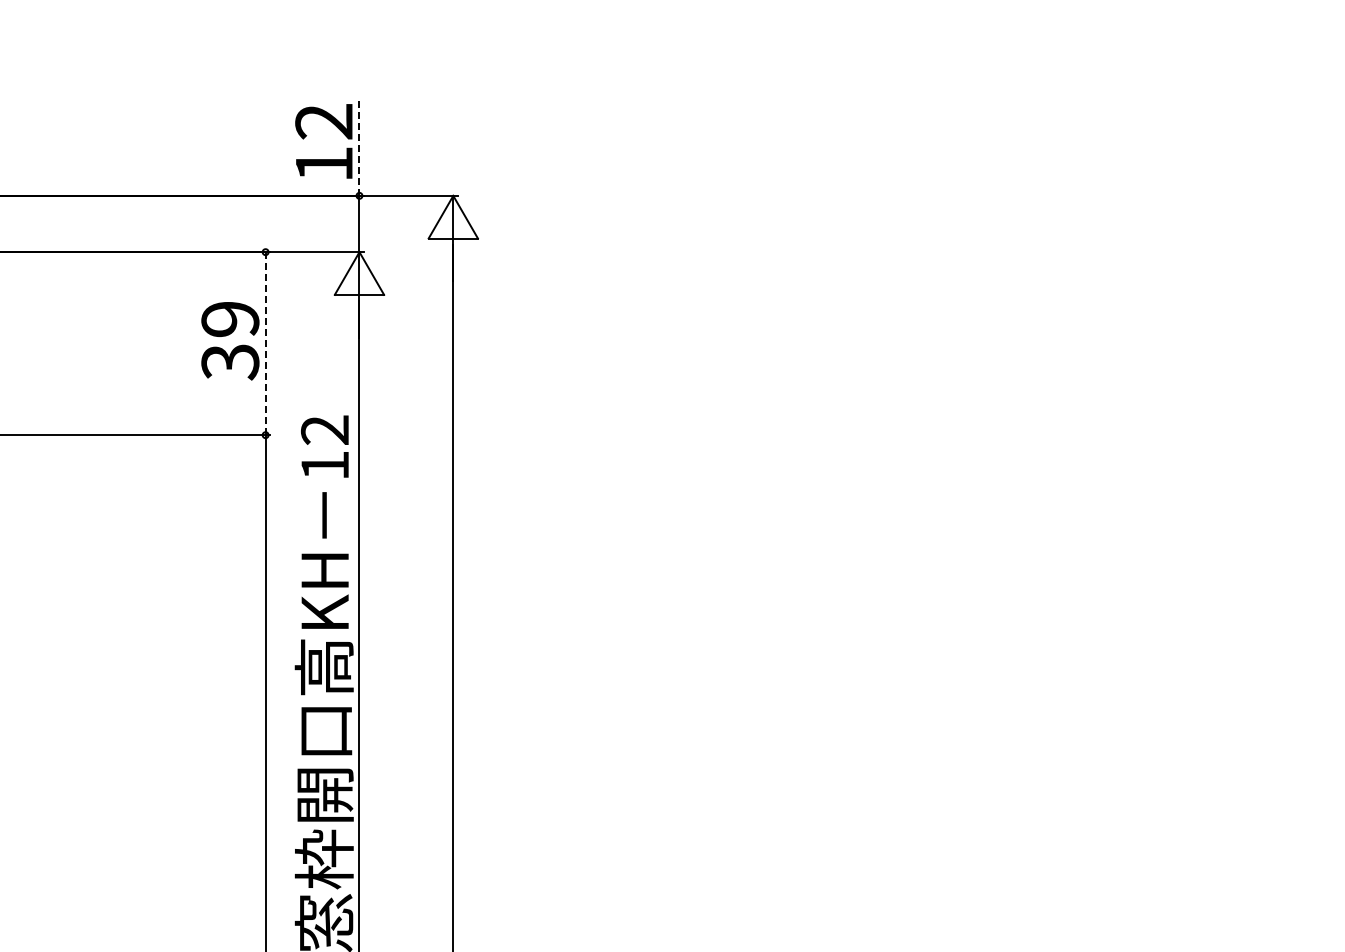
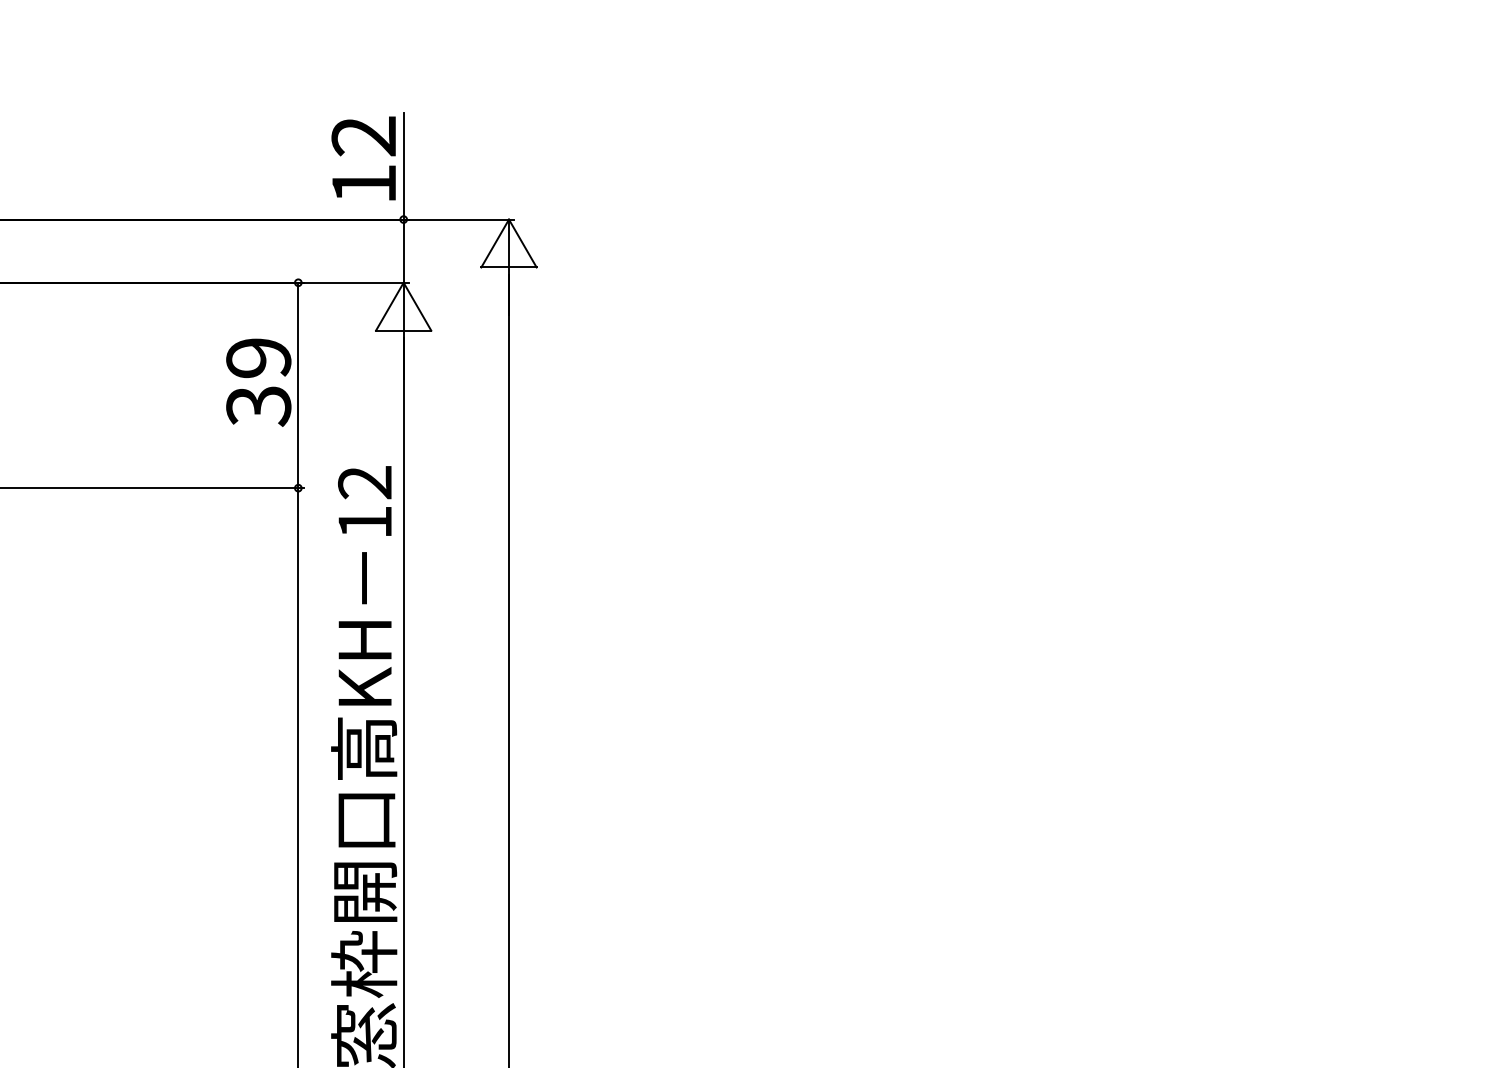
line: (359, 148) -> (403, 166), dashed -> solid
line: (265, 343) -> (298, 385), dashed -> solid

